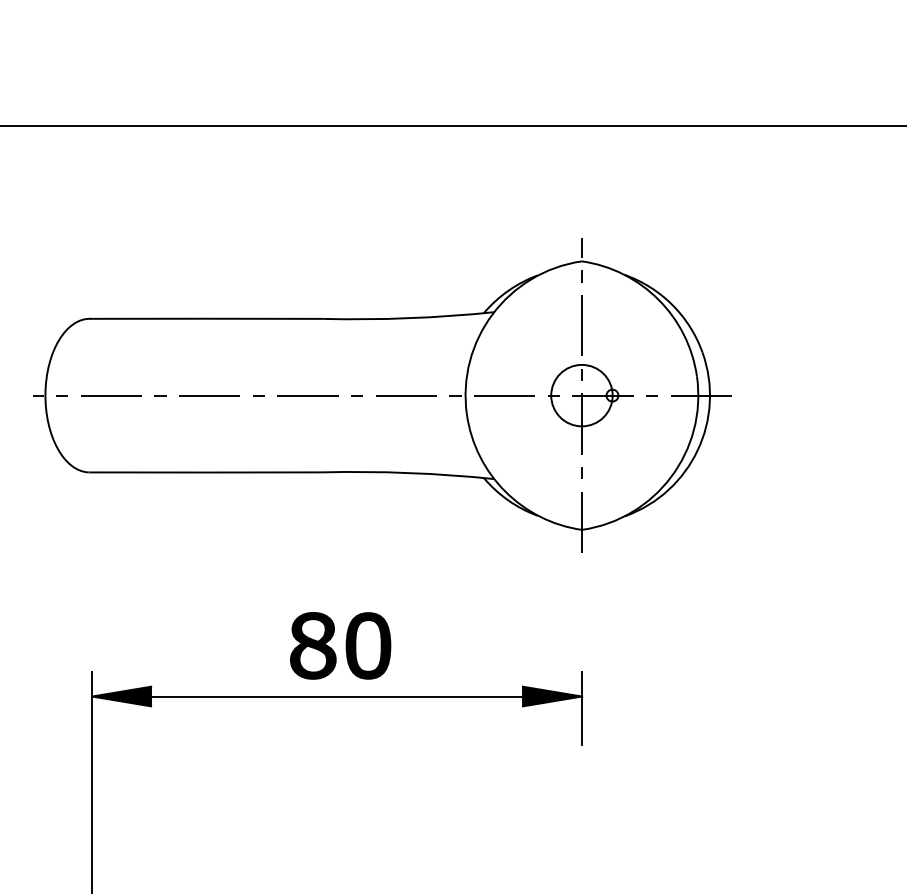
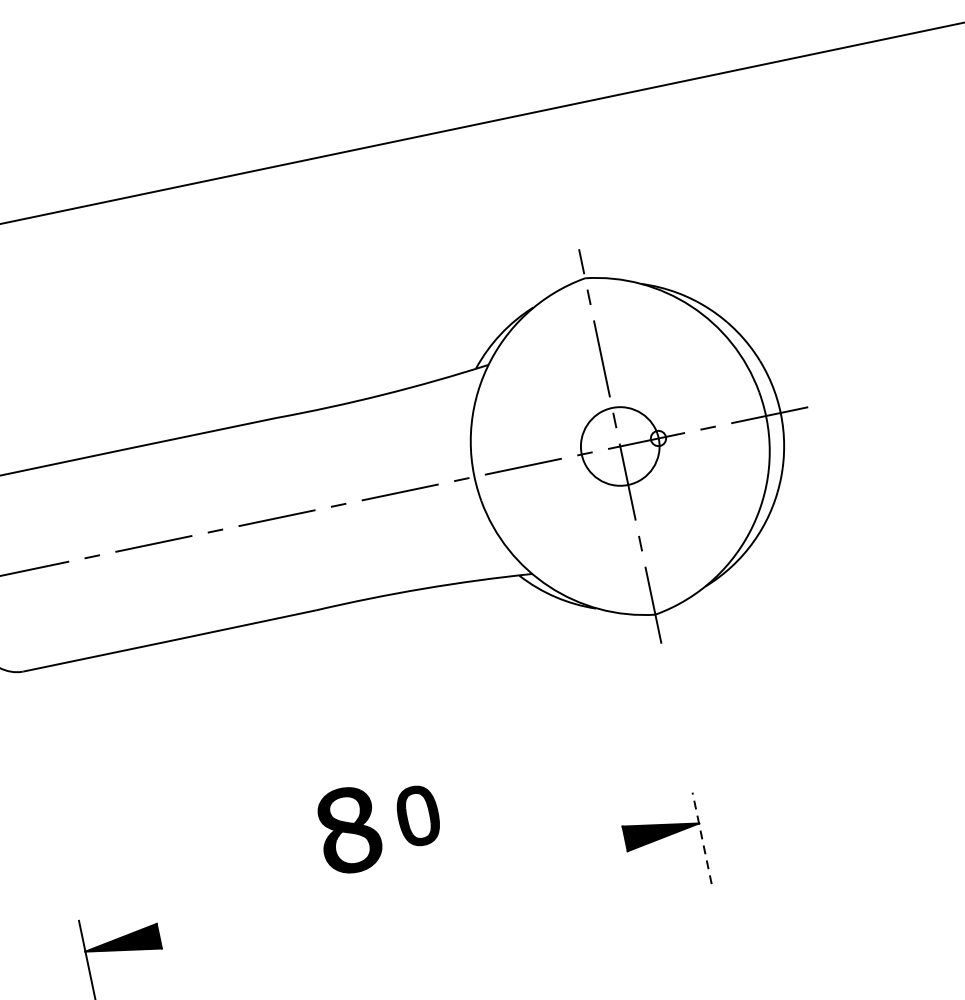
part: (368, 645) -> (418, 815), size x0.7
line: (336, 696) -> (391, 887), removed
line: (581, 708) -> (701, 838), solid -> dashed

